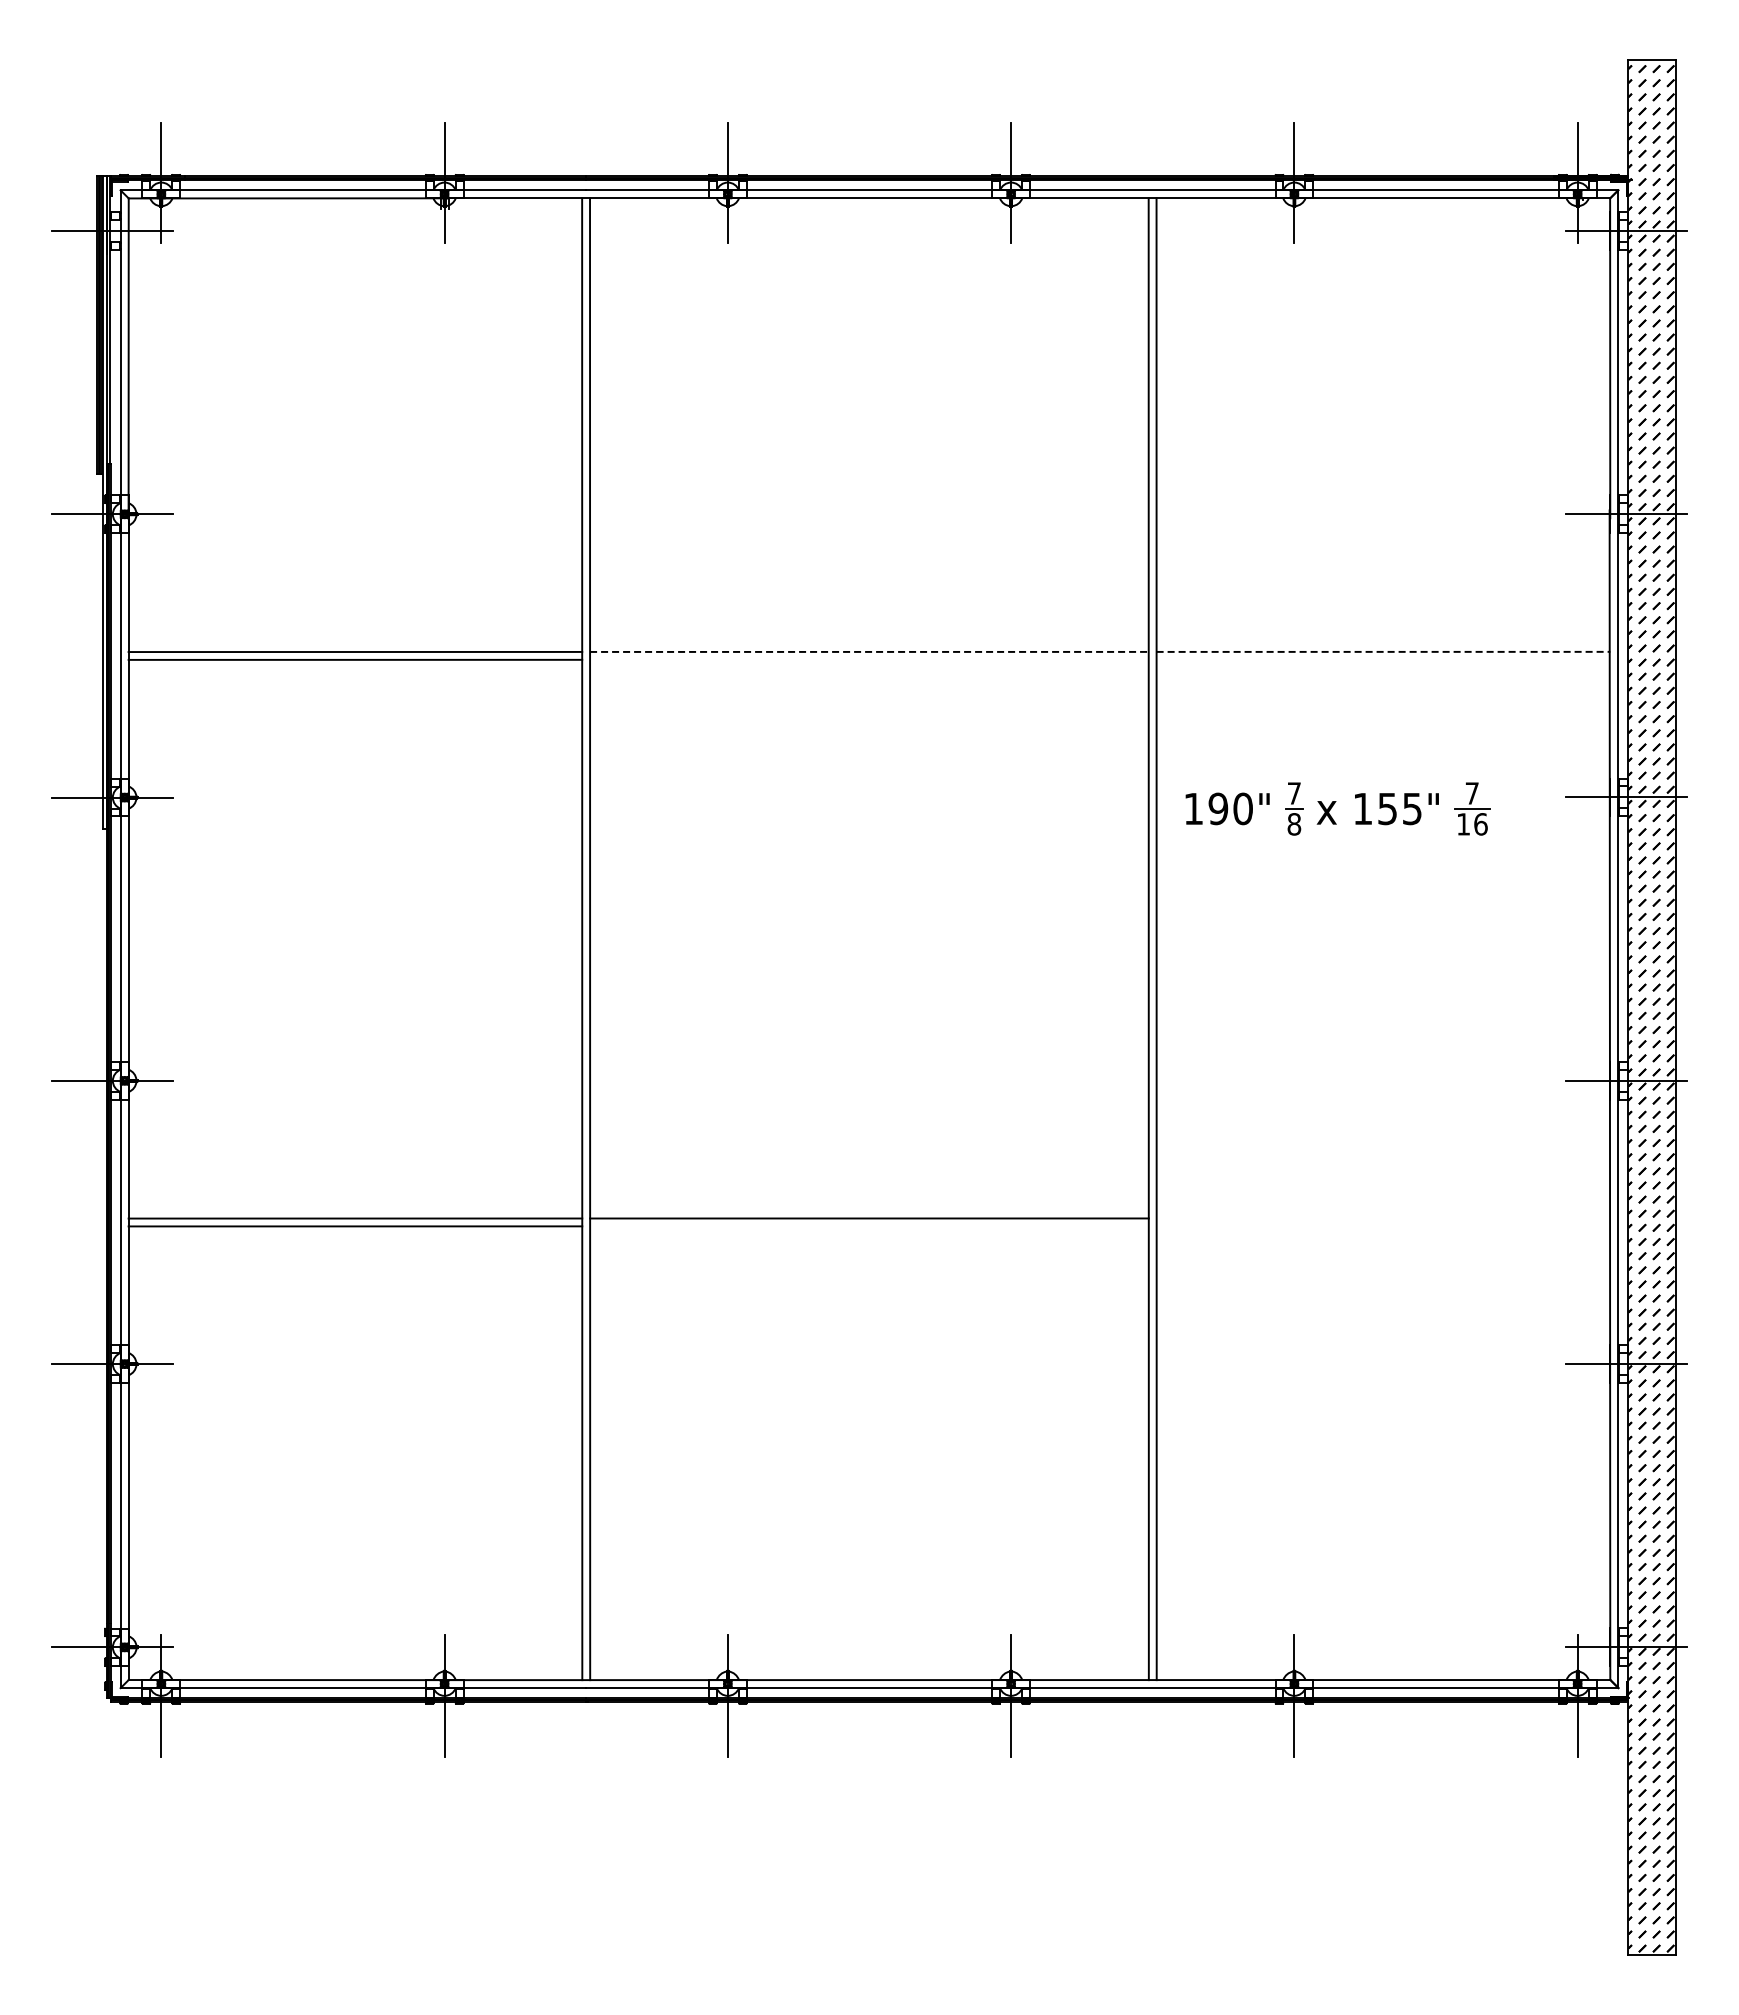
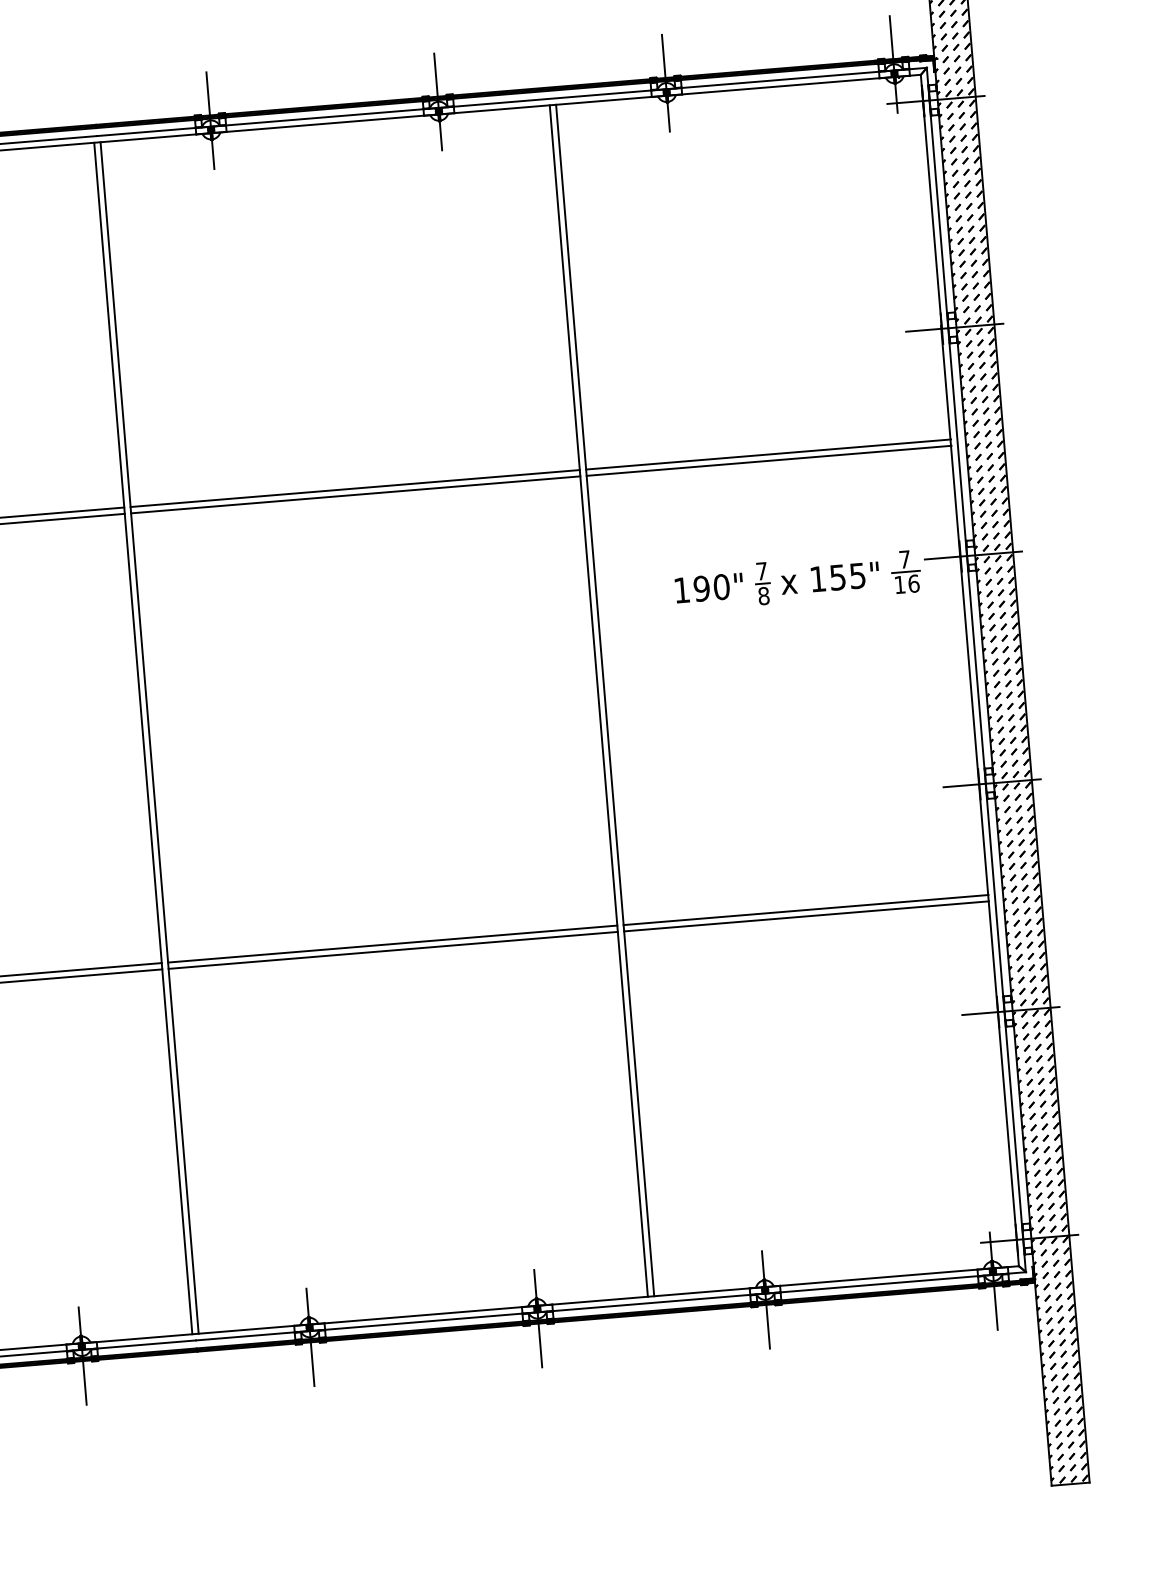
line: (869, 651) -> (355, 488), dashed -> solid
line: (1383, 651) -> (768, 454), dashed -> solid
line: (869, 659) -> (355, 494), added
line: (1383, 659) -> (769, 460), added
part: (1337, 808) -> (797, 580), moved
line: (1383, 1218) -> (806, 910), added
line: (869, 1226) -> (393, 950), added
line: (1383, 1226) -> (806, 916), added

